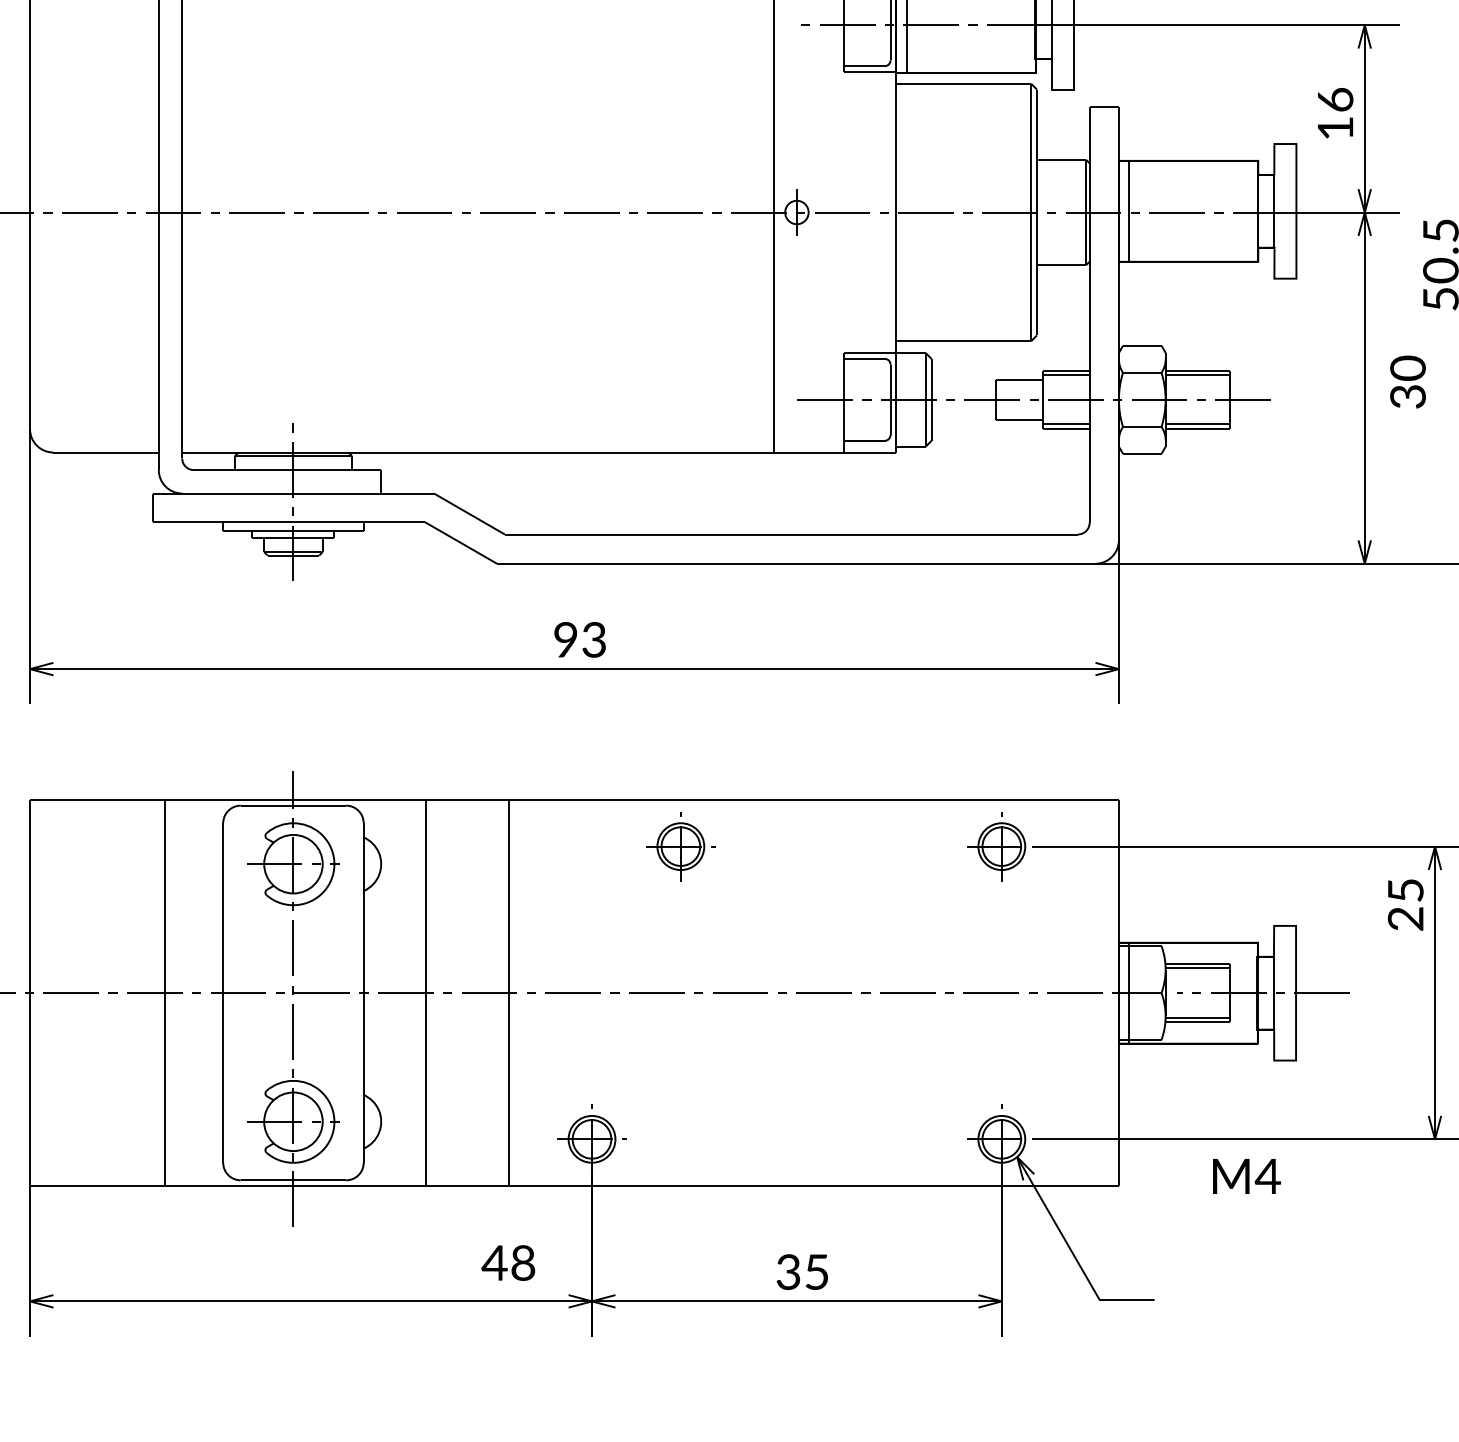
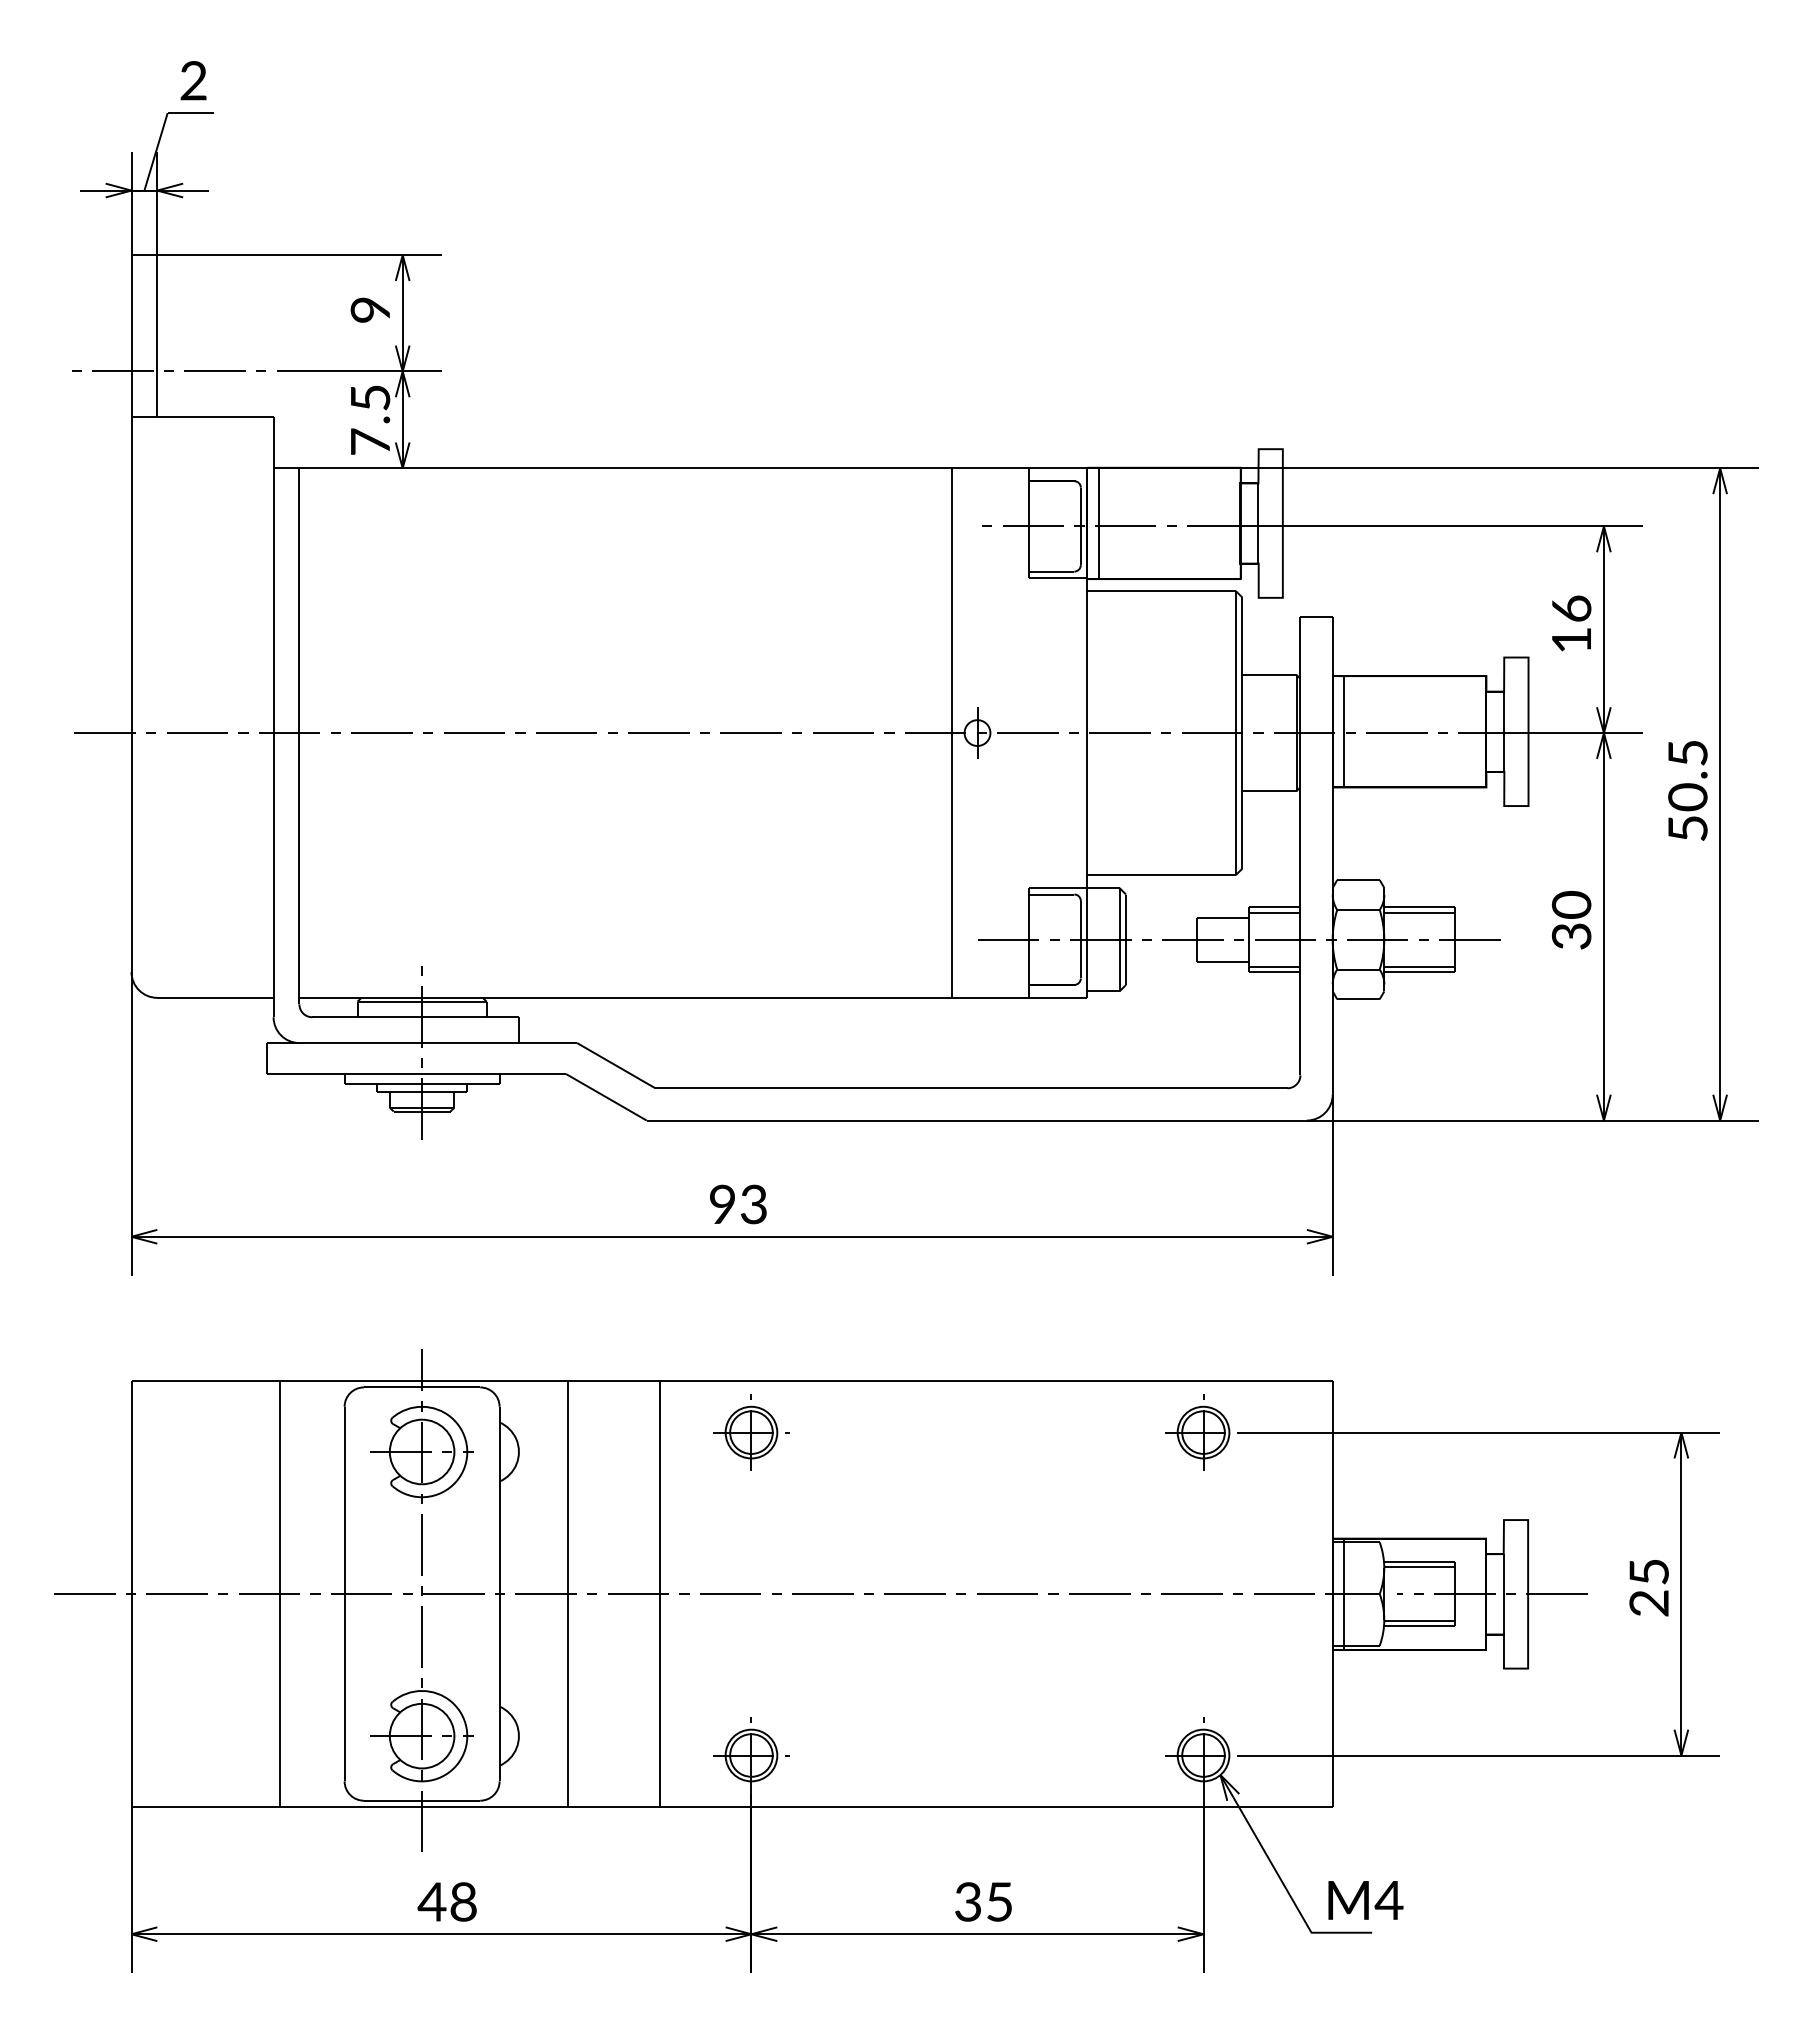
text: (1407, 382) -> (1571, 920), moved
part: (680, 846) -> (751, 1432), moved
text: (1405, 905) -> (1648, 1588), moved
text: (1246, 1176) -> (1365, 1900), moved
text: (507, 1262) -> (446, 1901), moved

